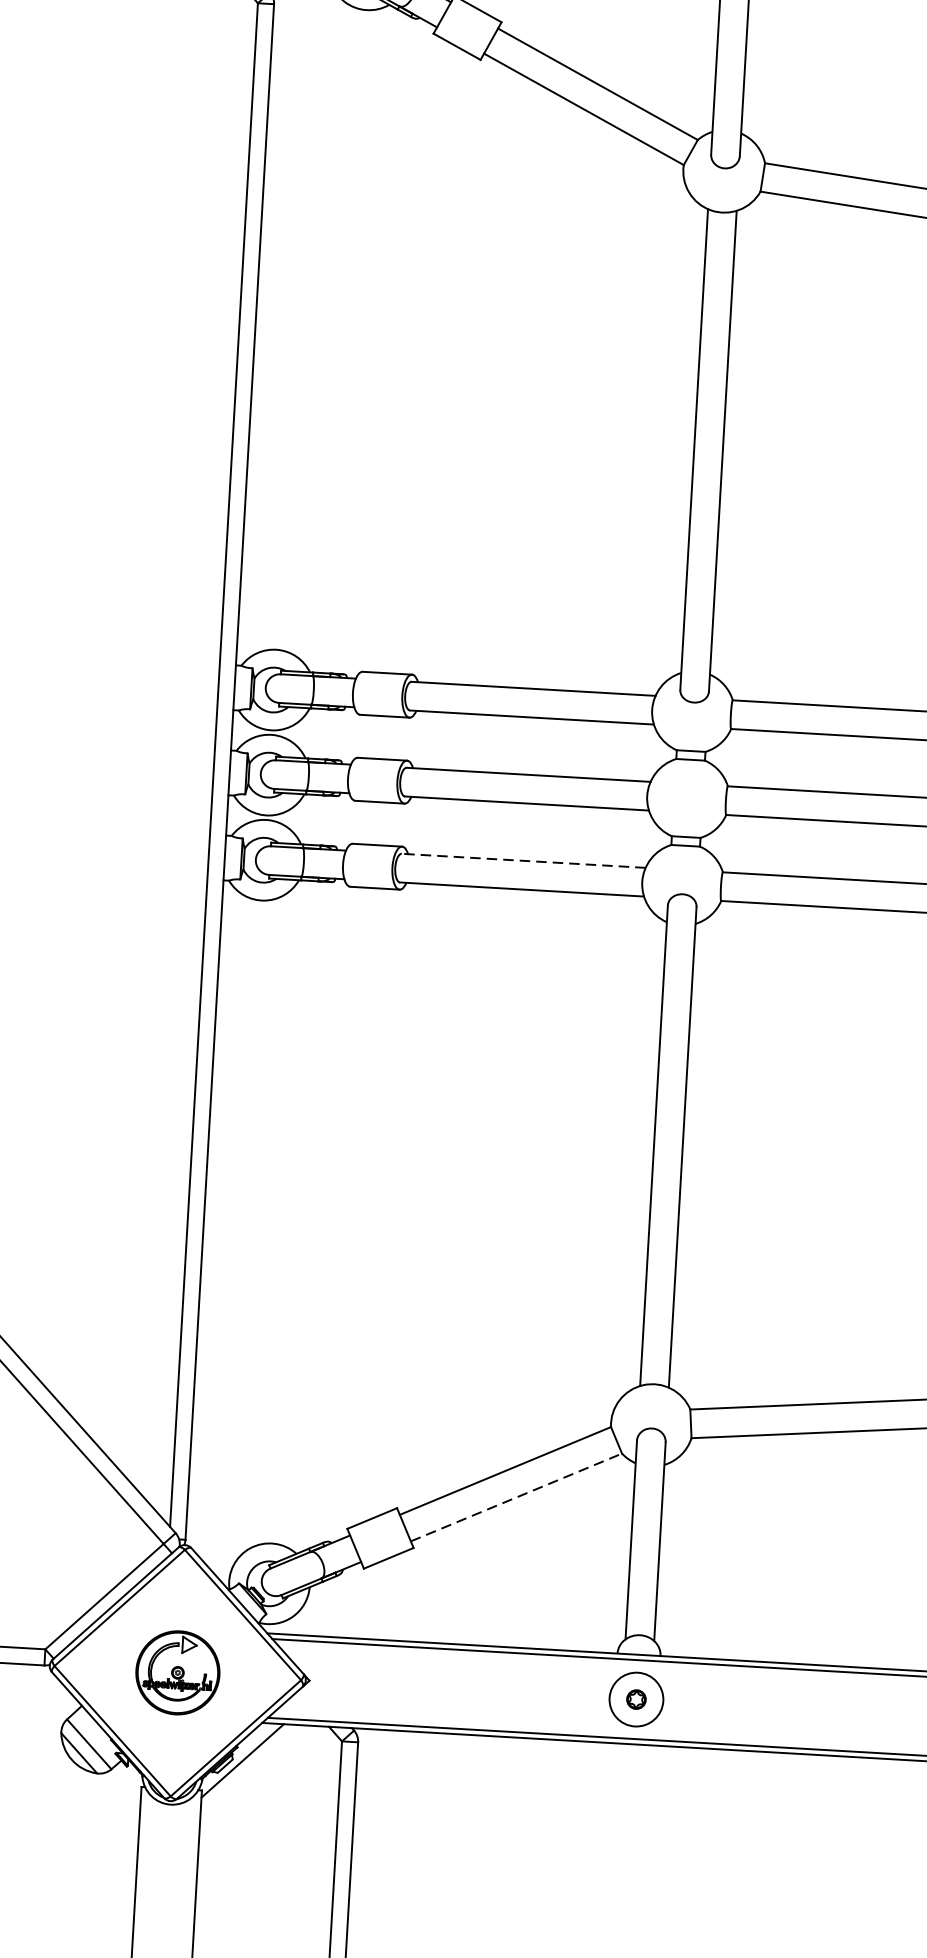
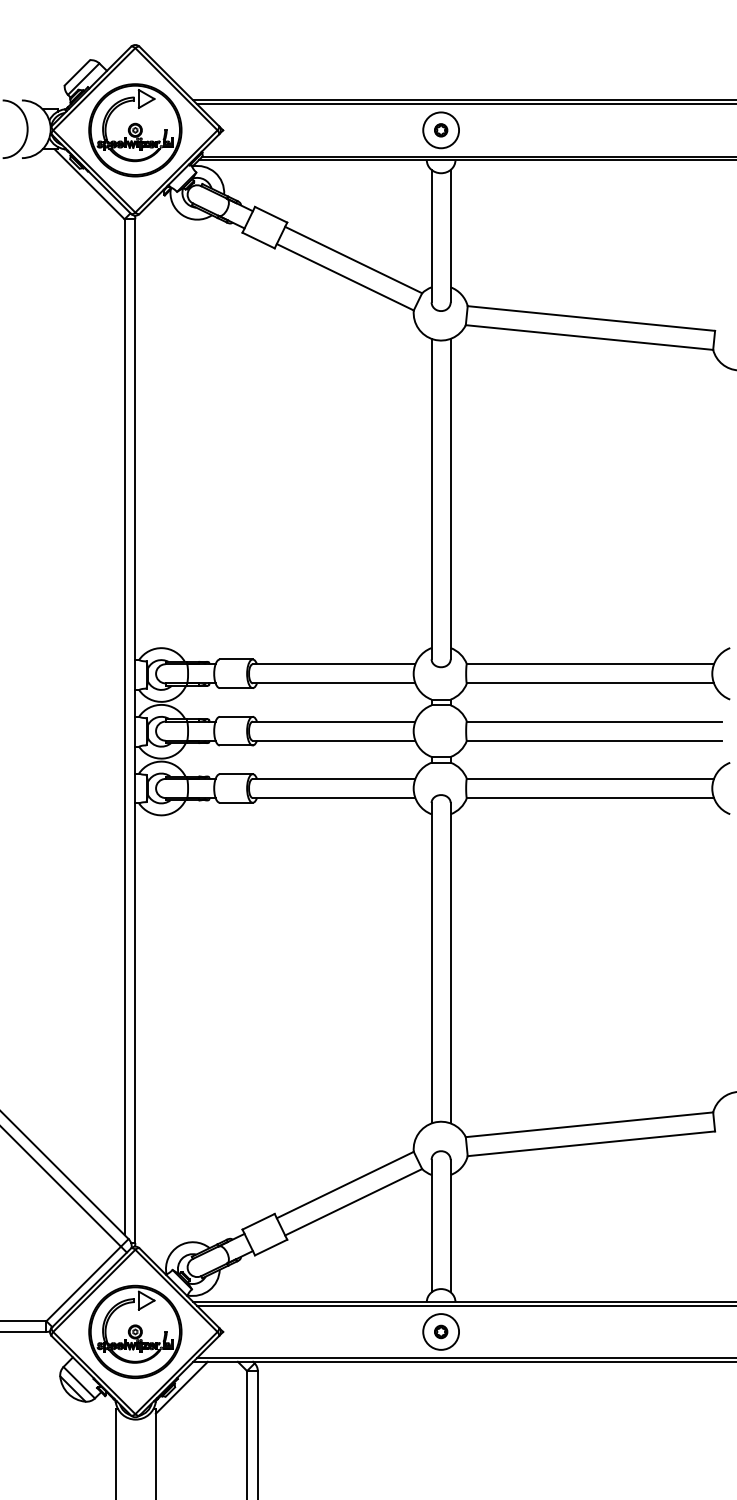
line: (522, 860) -> (333, 778), dashed -> solid
line: (517, 1497) -> (354, 1202), dashed -> solid
part: (178, 1672) -> (135, 1331), size x1.67

